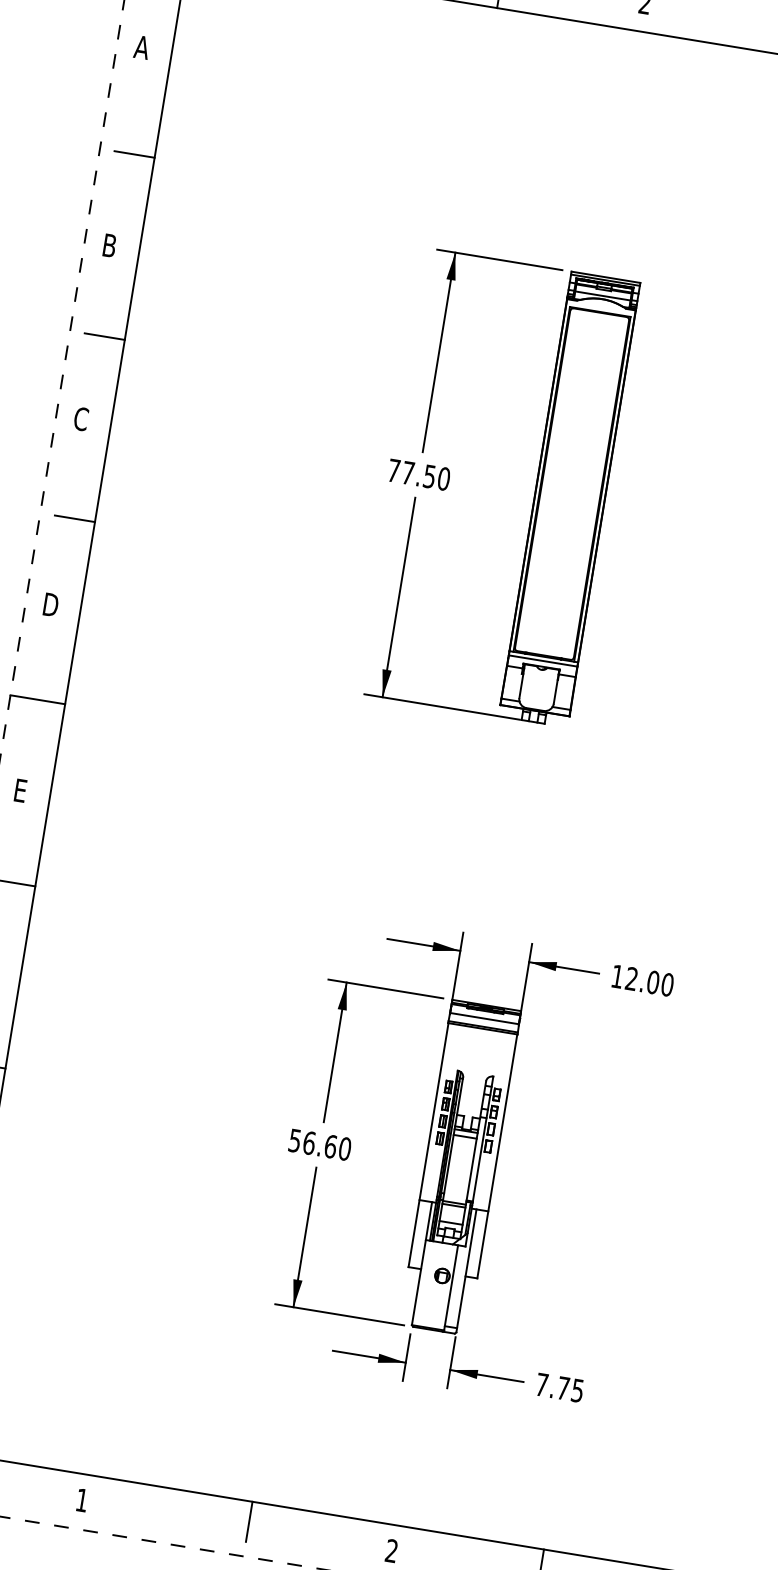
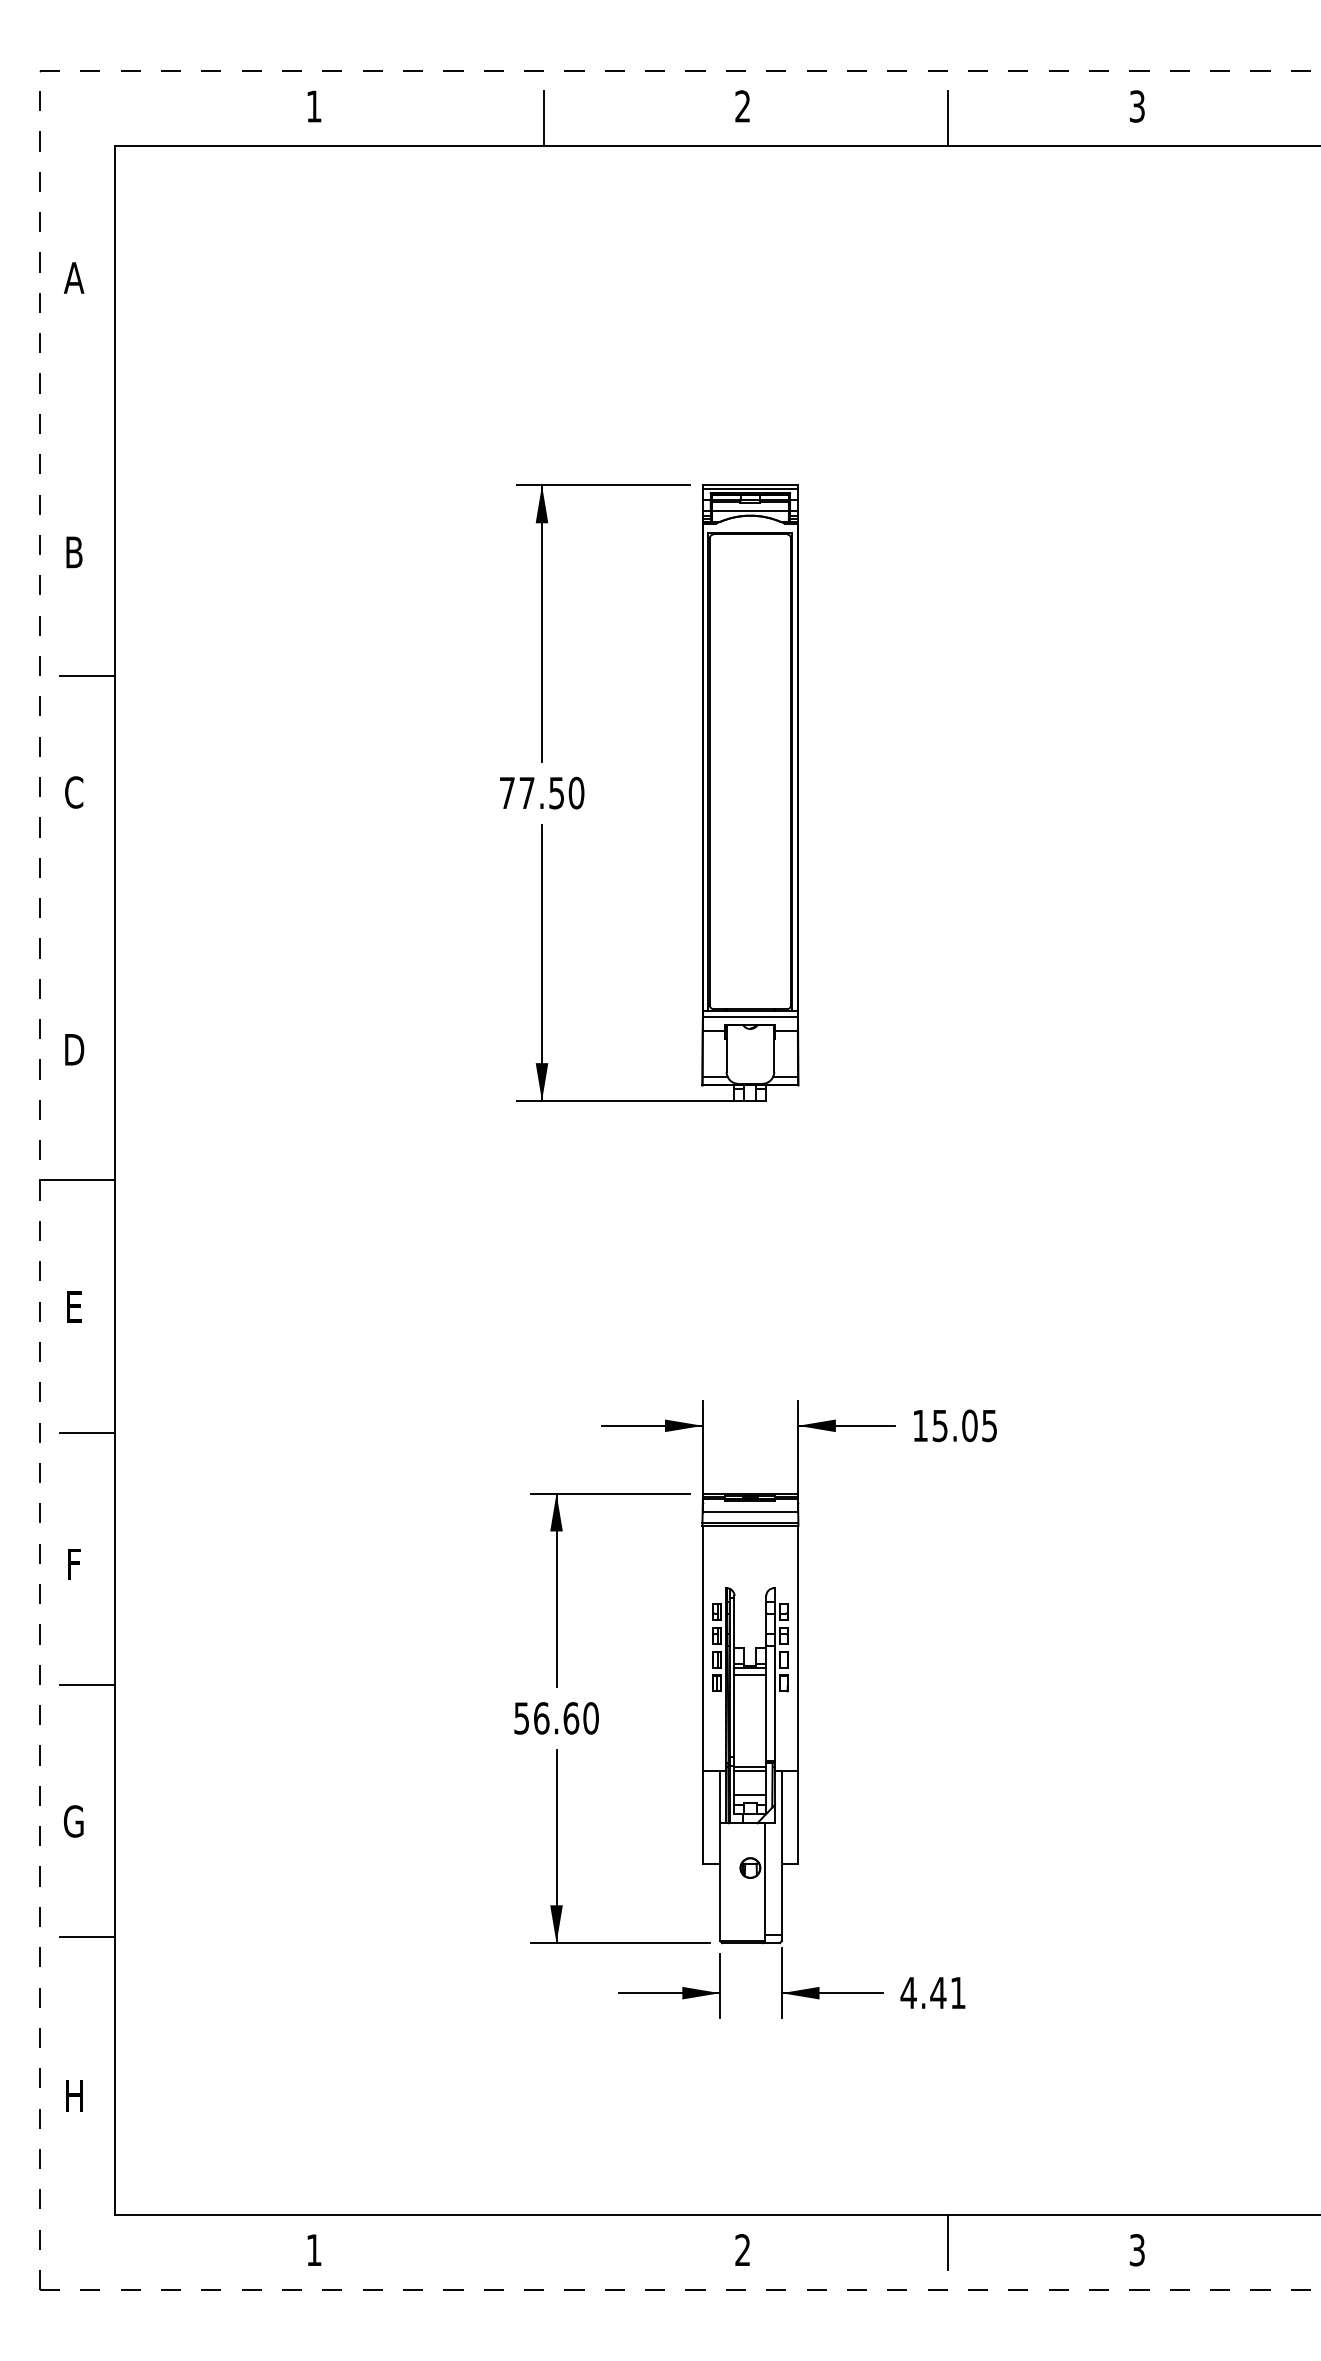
line: (134, 154) -> (87, 423), removed
line: (74, 518) -> (87, 928), removed
text: (649, 981) -> (964, 1425), 12.00 -> 15.05
text: (559, 1388) -> (932, 1993), 7.75 -> 4.41
line: (249, 1521) -> (544, 2241), removed

